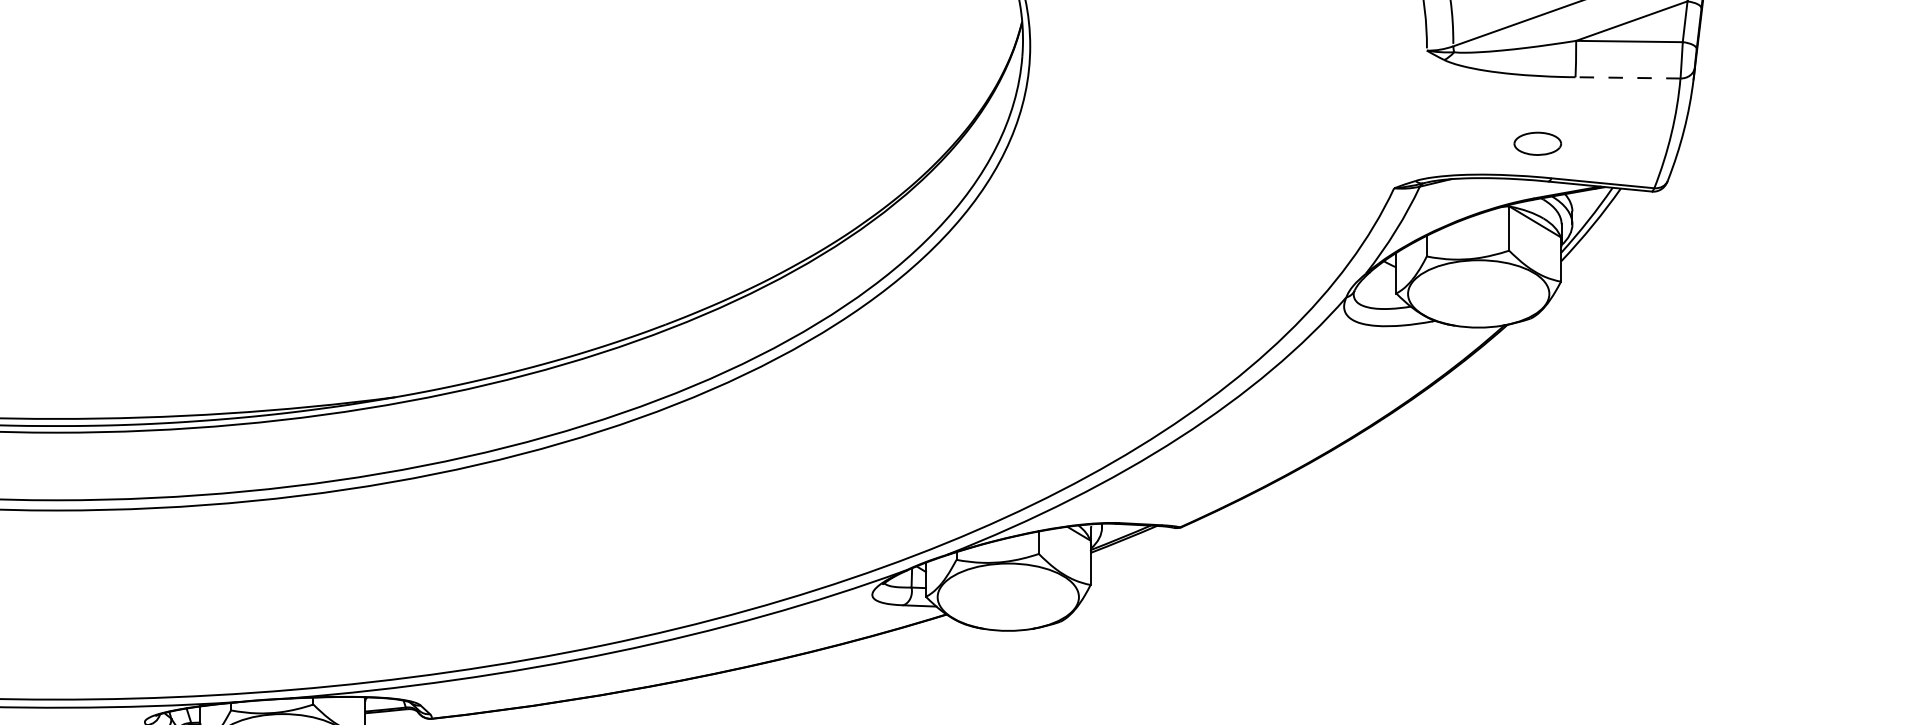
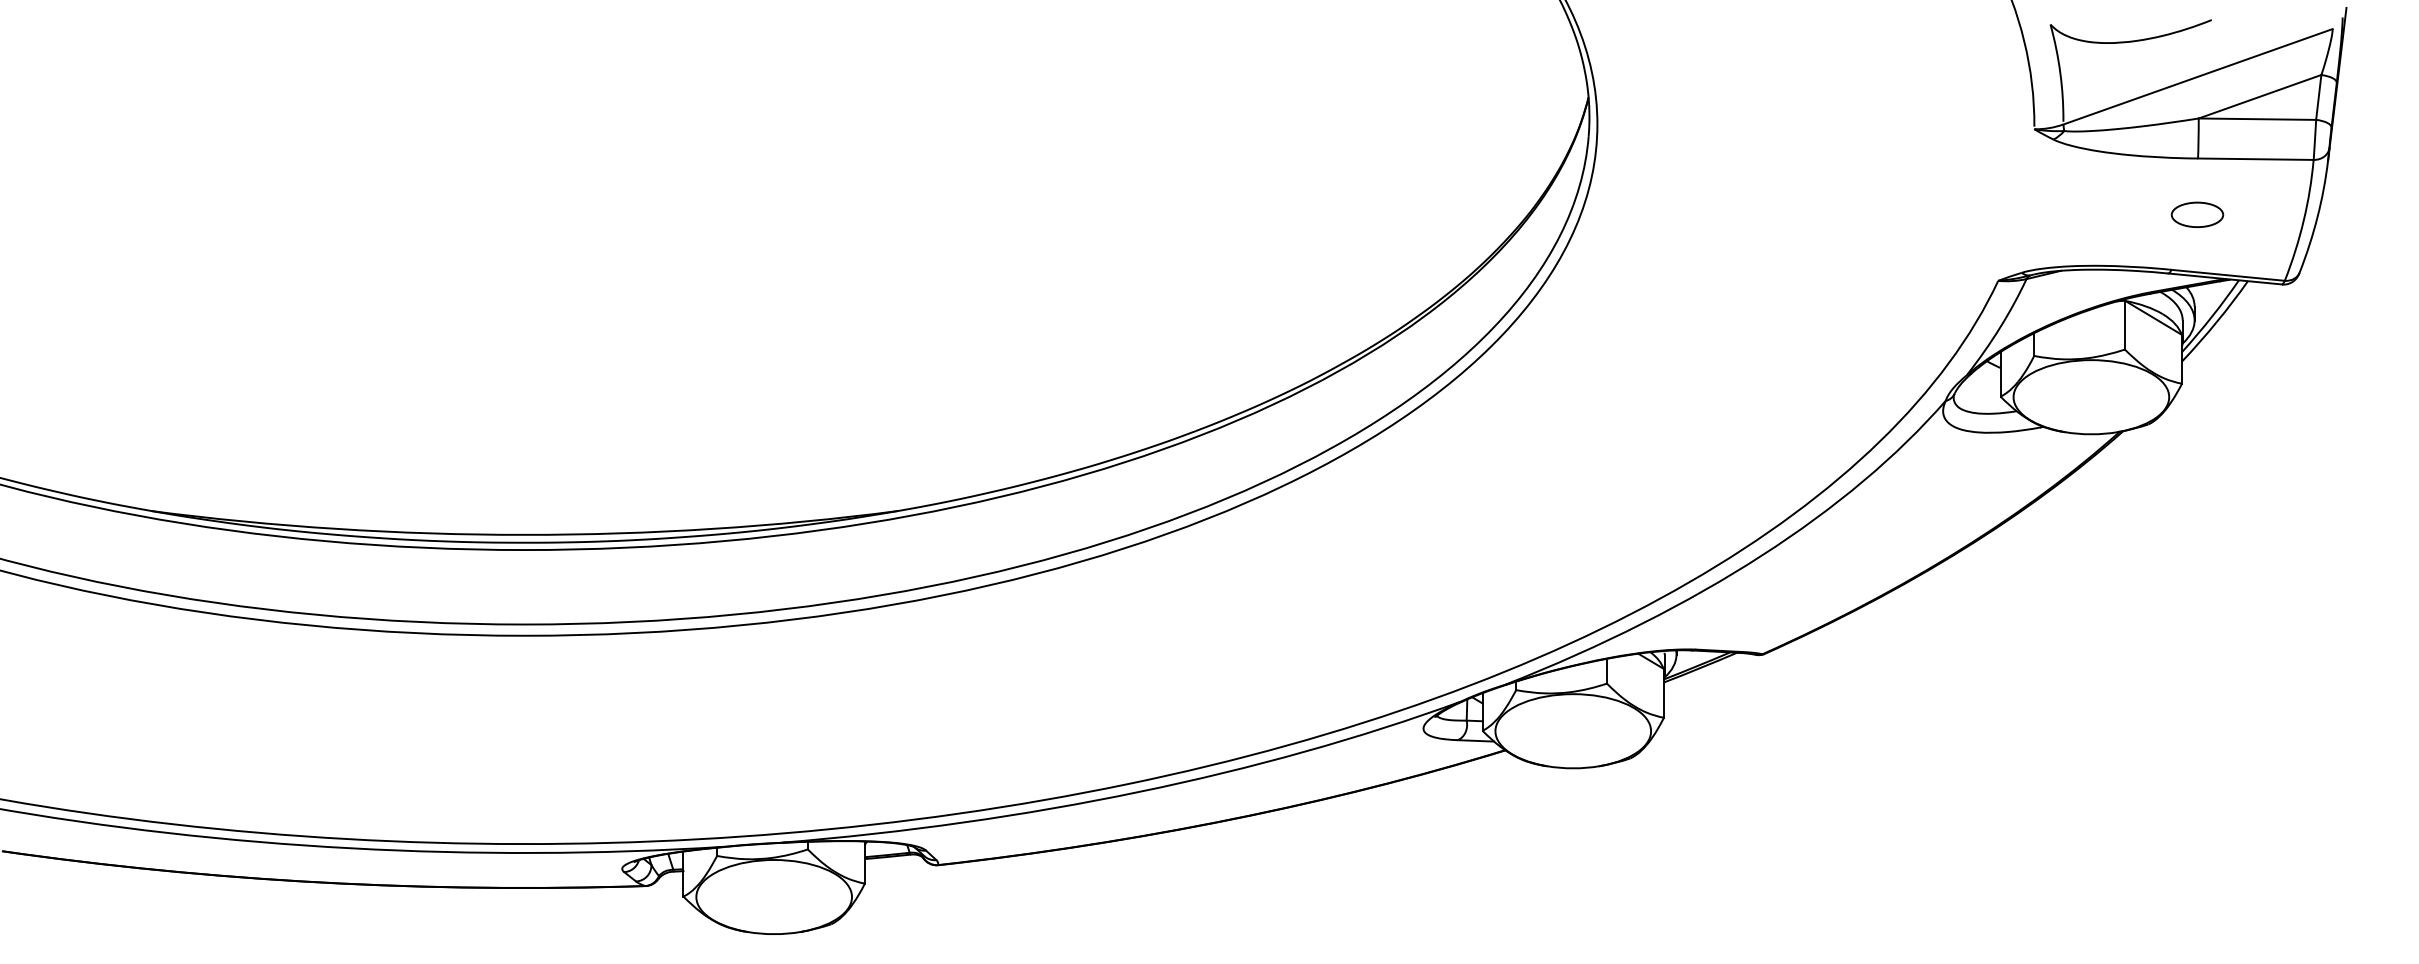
line: (1627, 78) -> (2255, 159), dashed -> solid
part: (1537, 143) -> (2197, 214), moved

